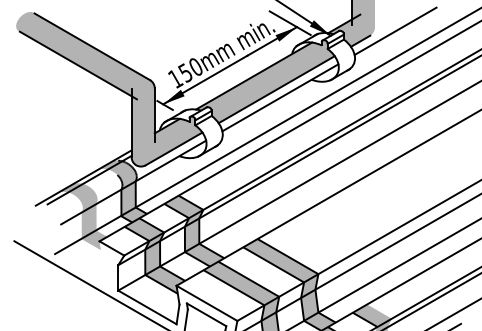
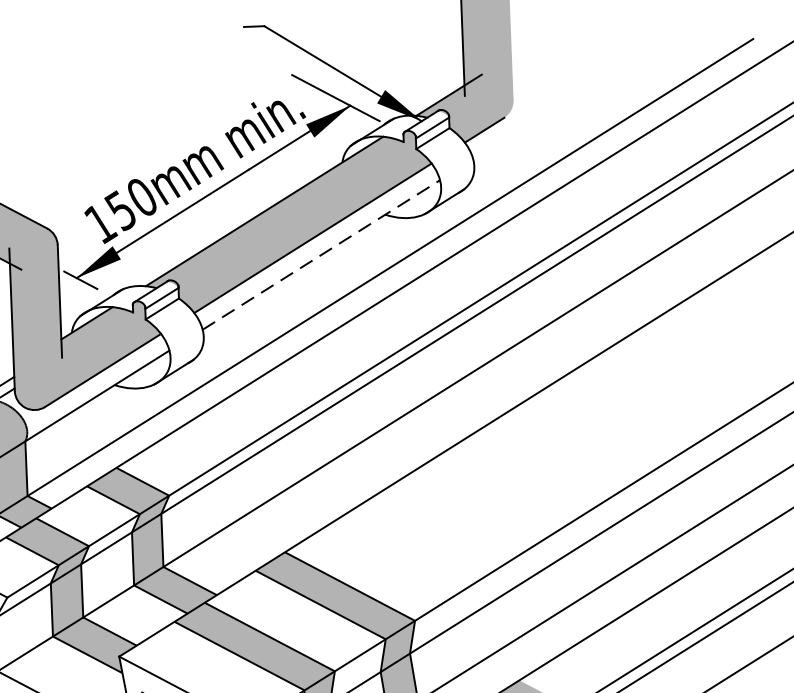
line: (395, 30) -> (556, 104), removed
line: (280, 97) -> (321, 254), solid -> dashed

